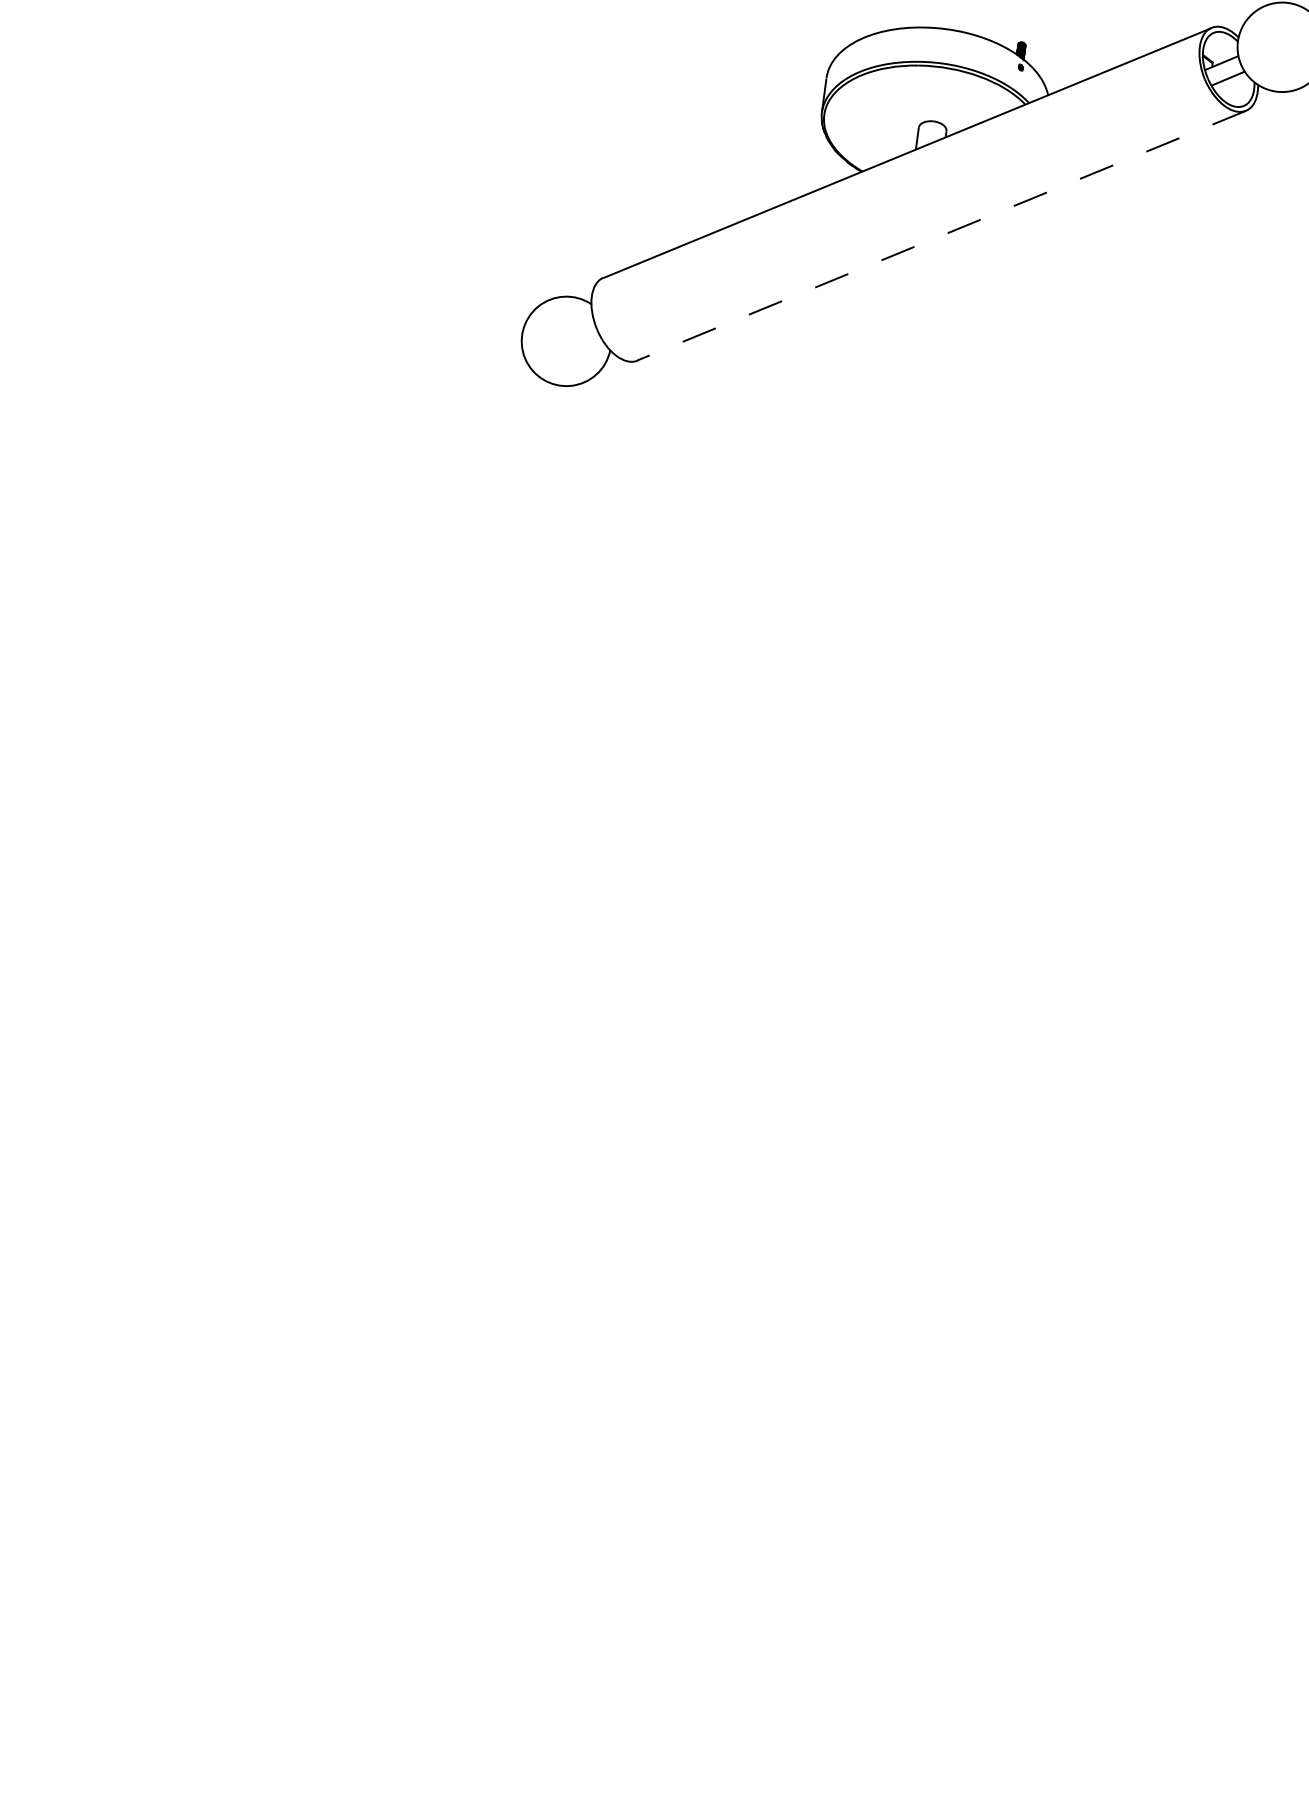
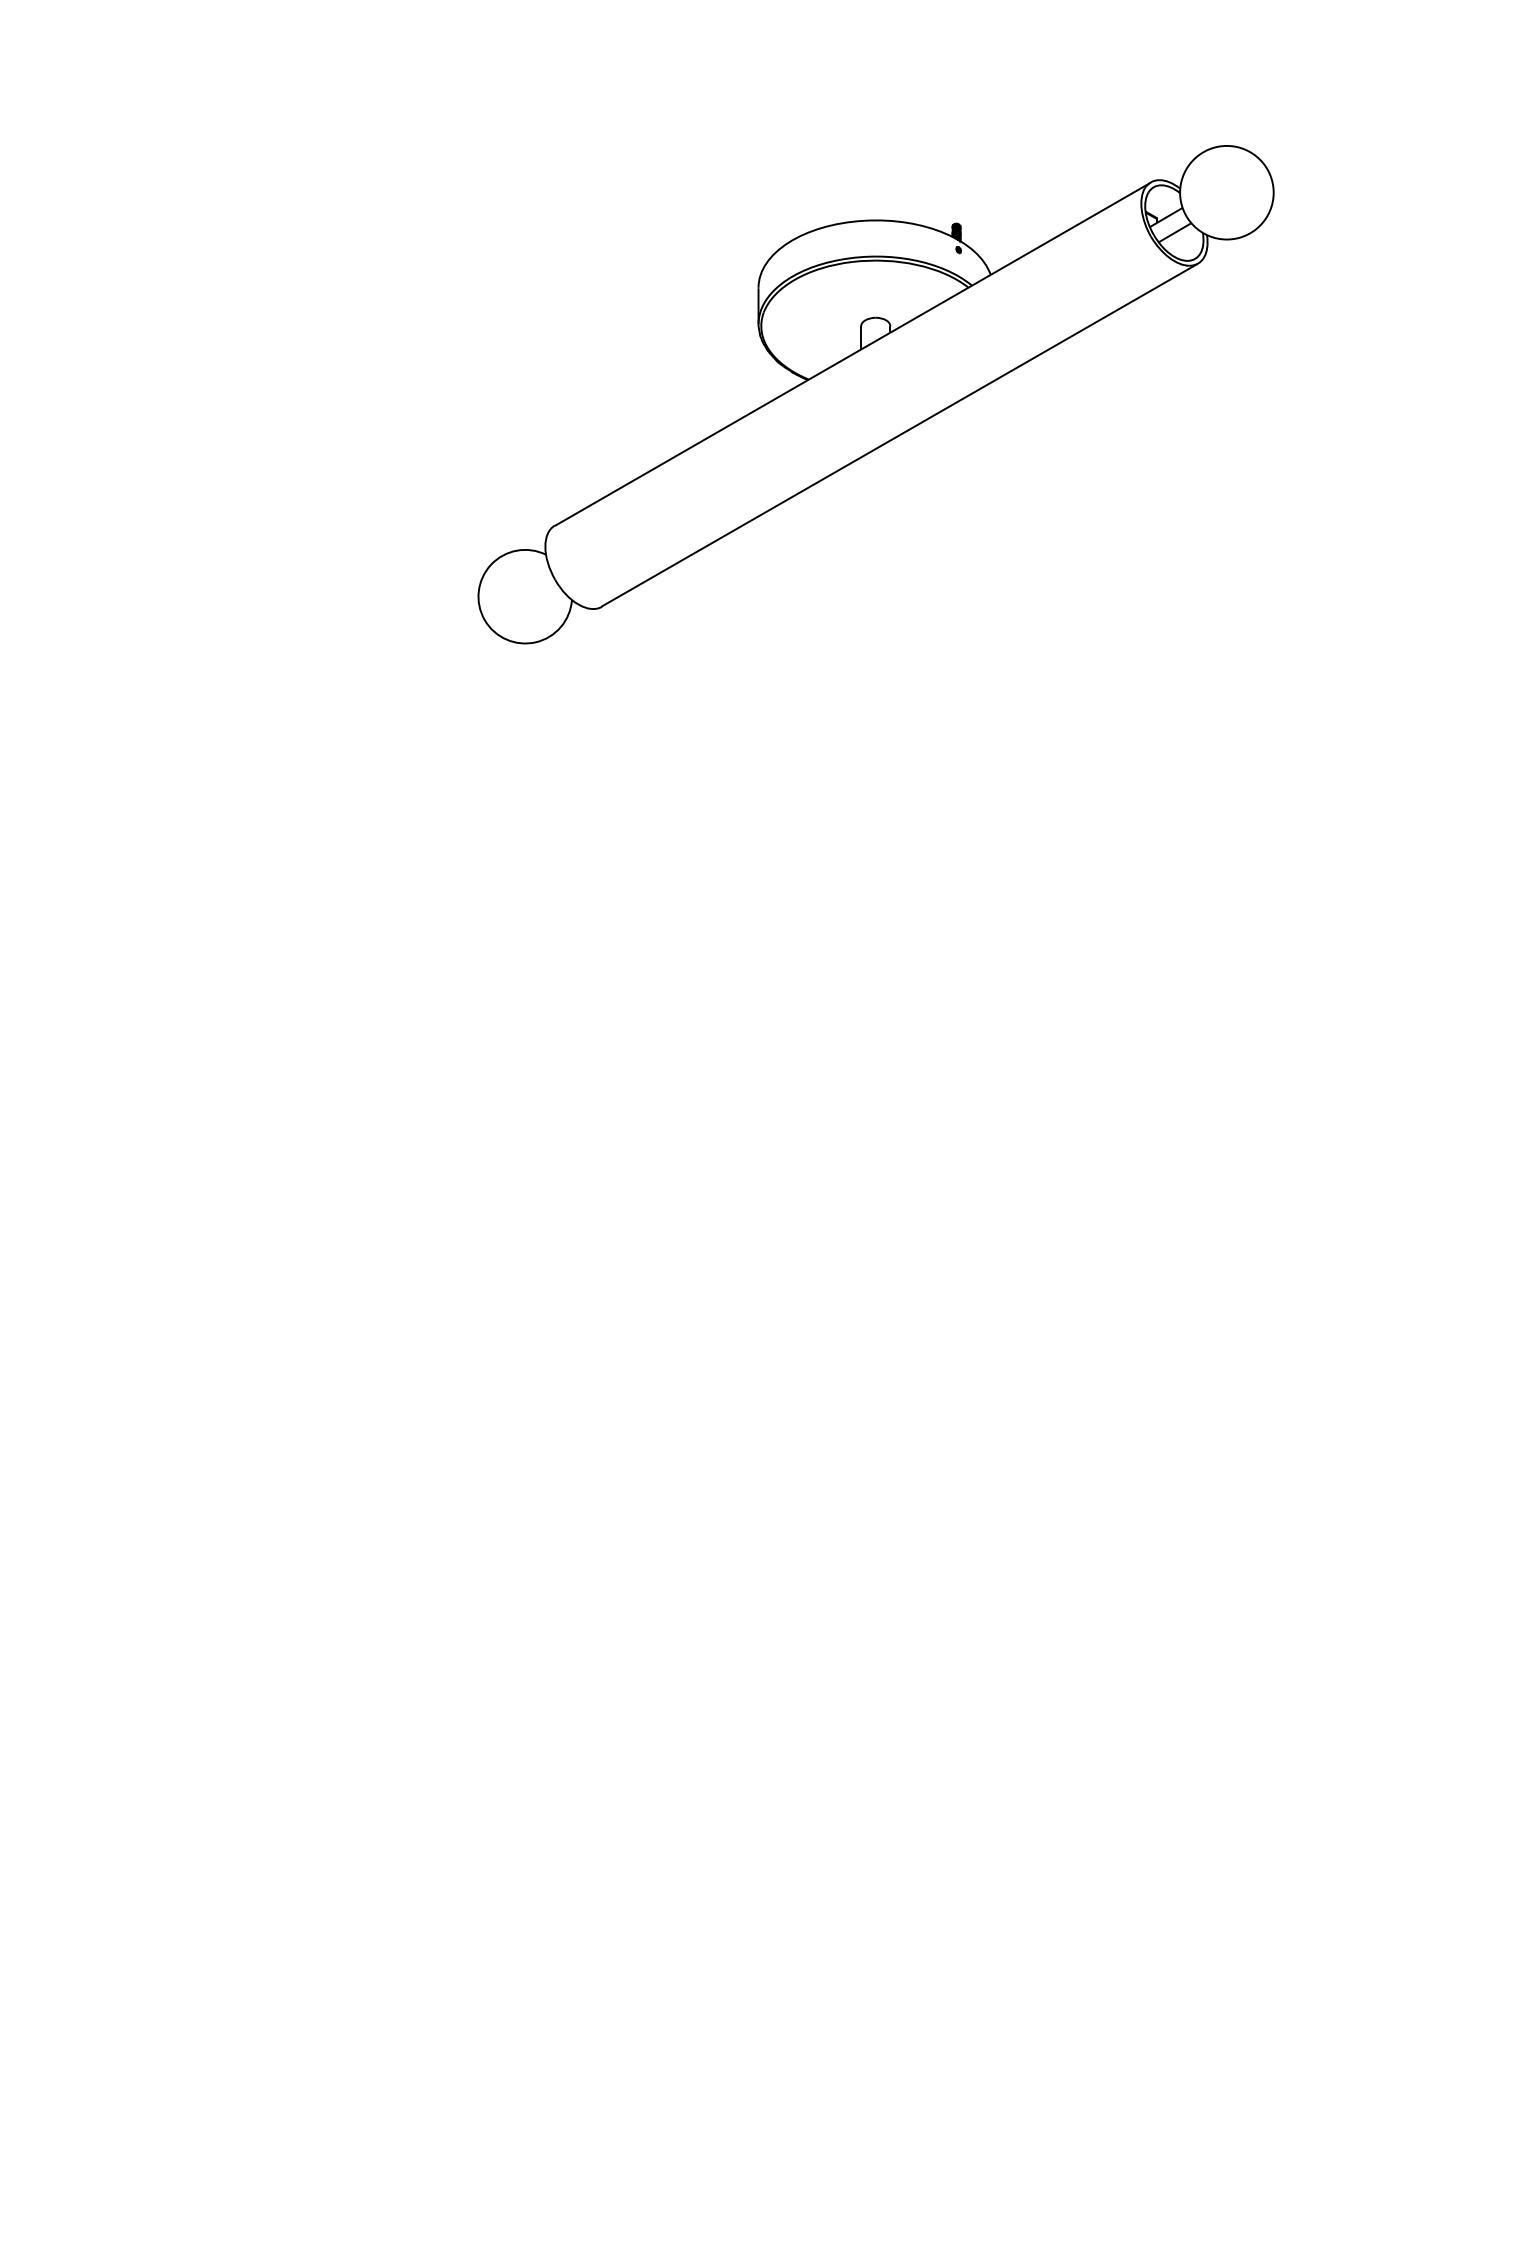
line: (941, 235) -> (899, 435), dashed -> solid

